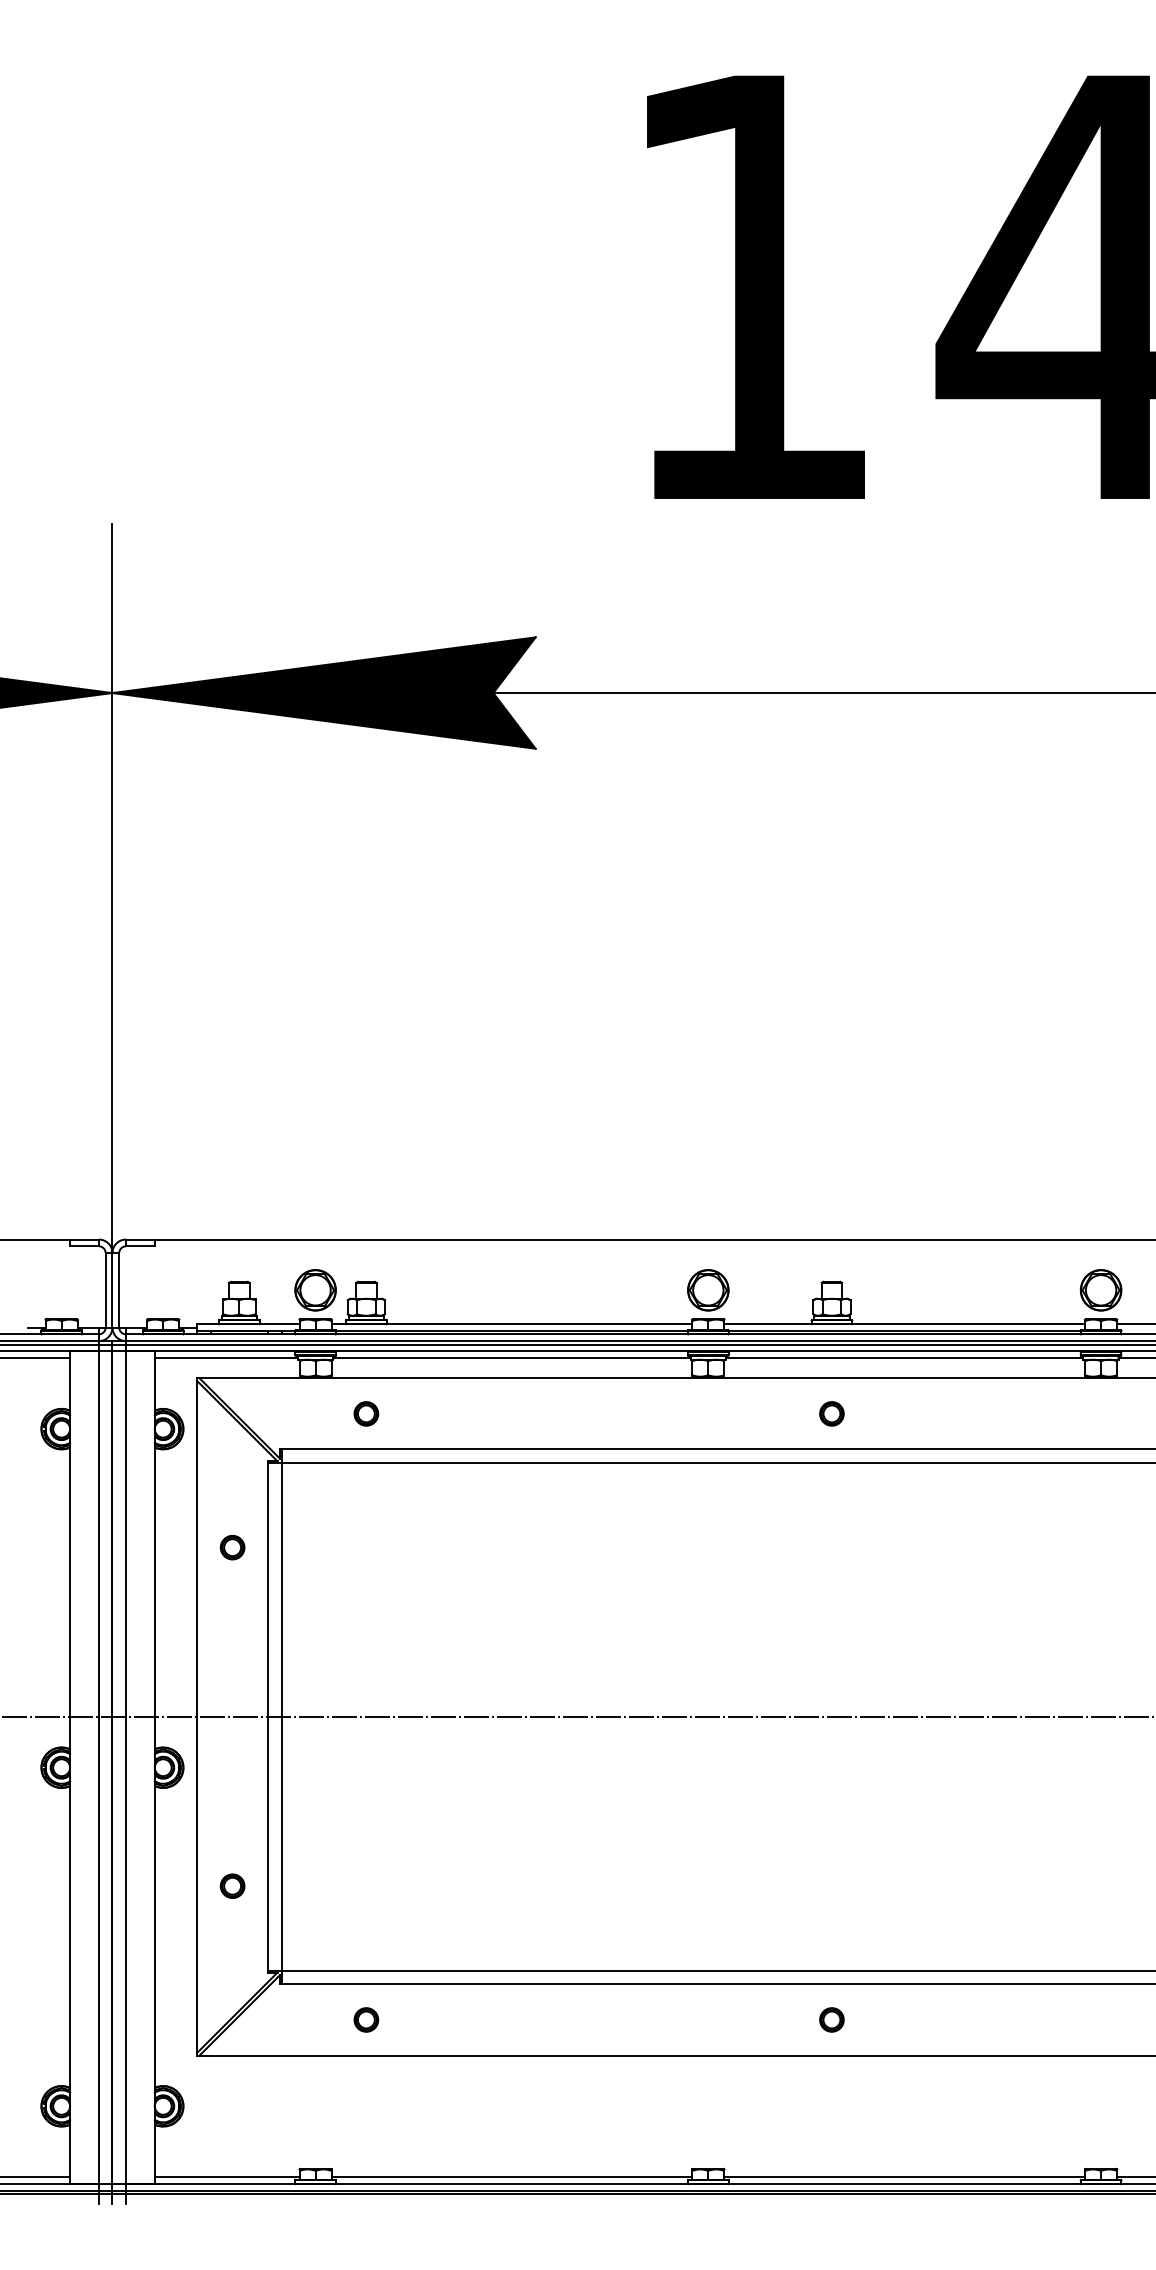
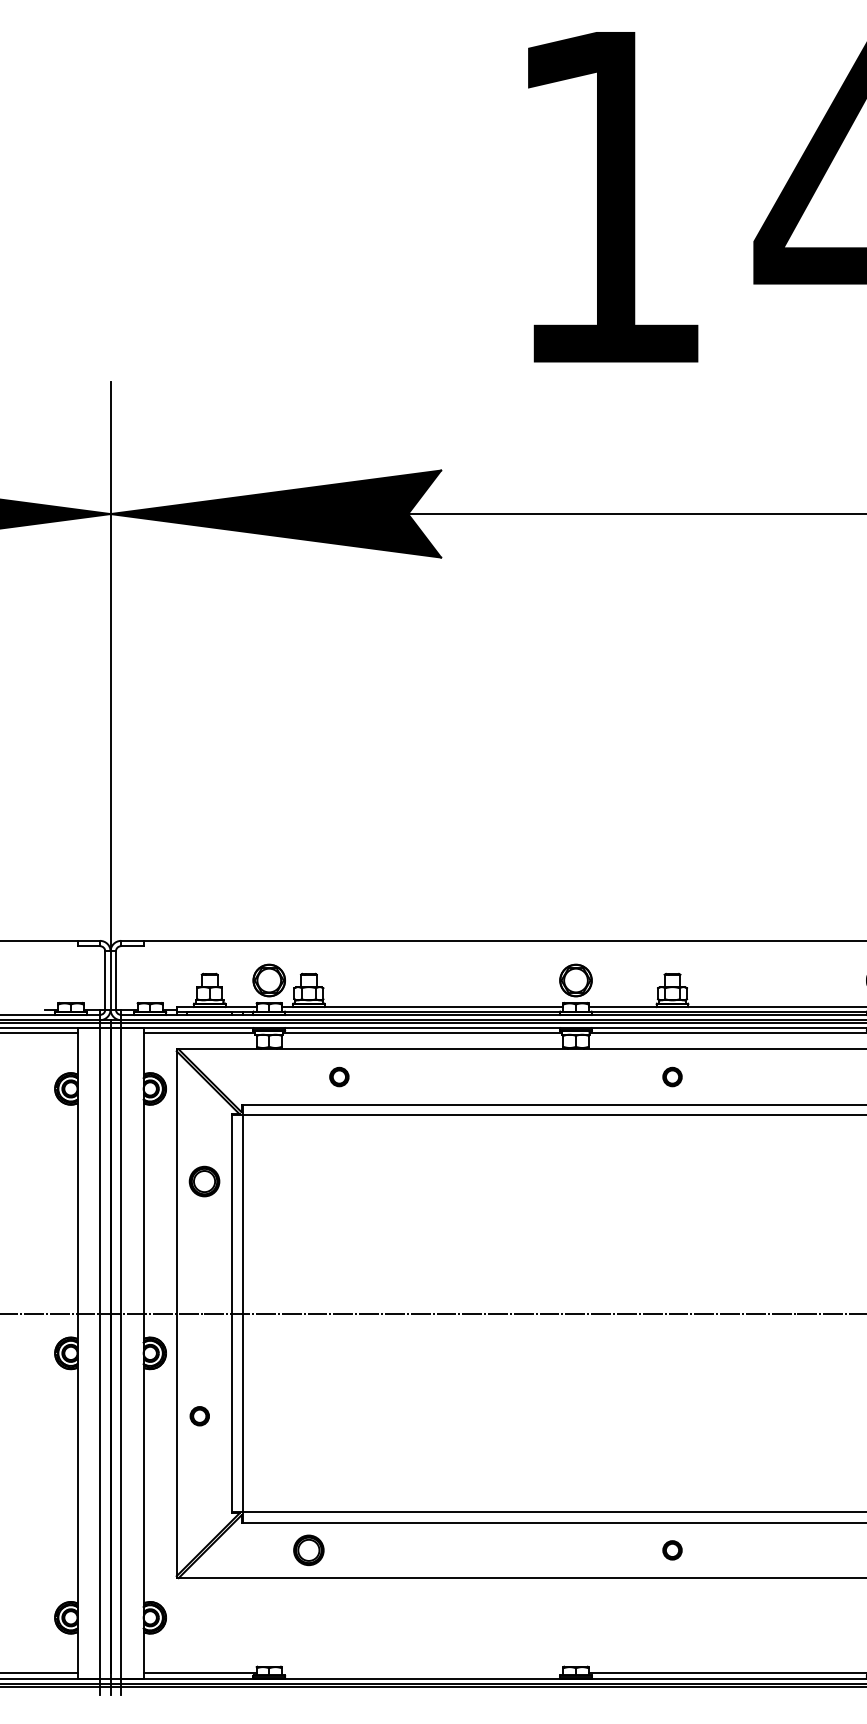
part: (366, 1413) -> (339, 1076), moved
part: (232, 1547) -> (204, 1181), size x1.6
part: (232, 1885) -> (199, 1415), moved
part: (366, 2019) -> (309, 1550), size x1.6
line: (511, 2177) -> (422, 1673), removed

